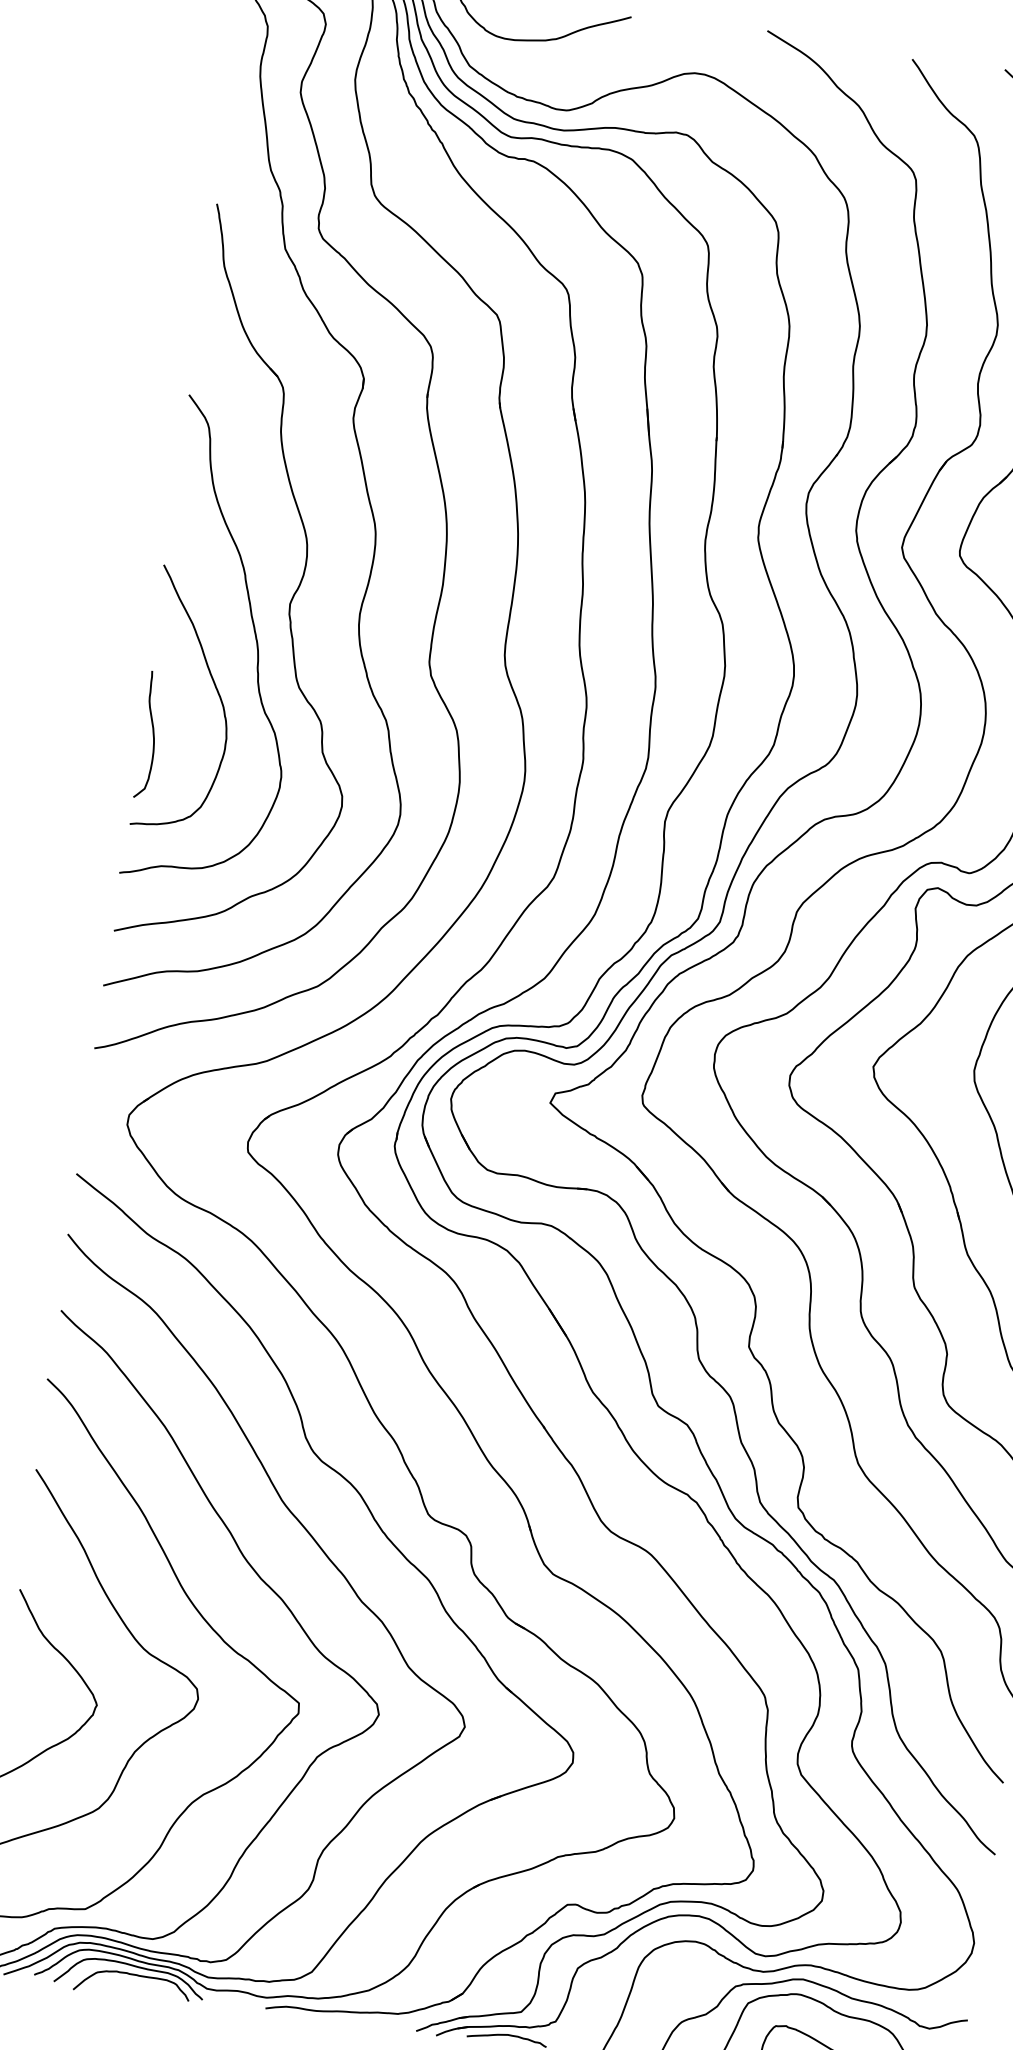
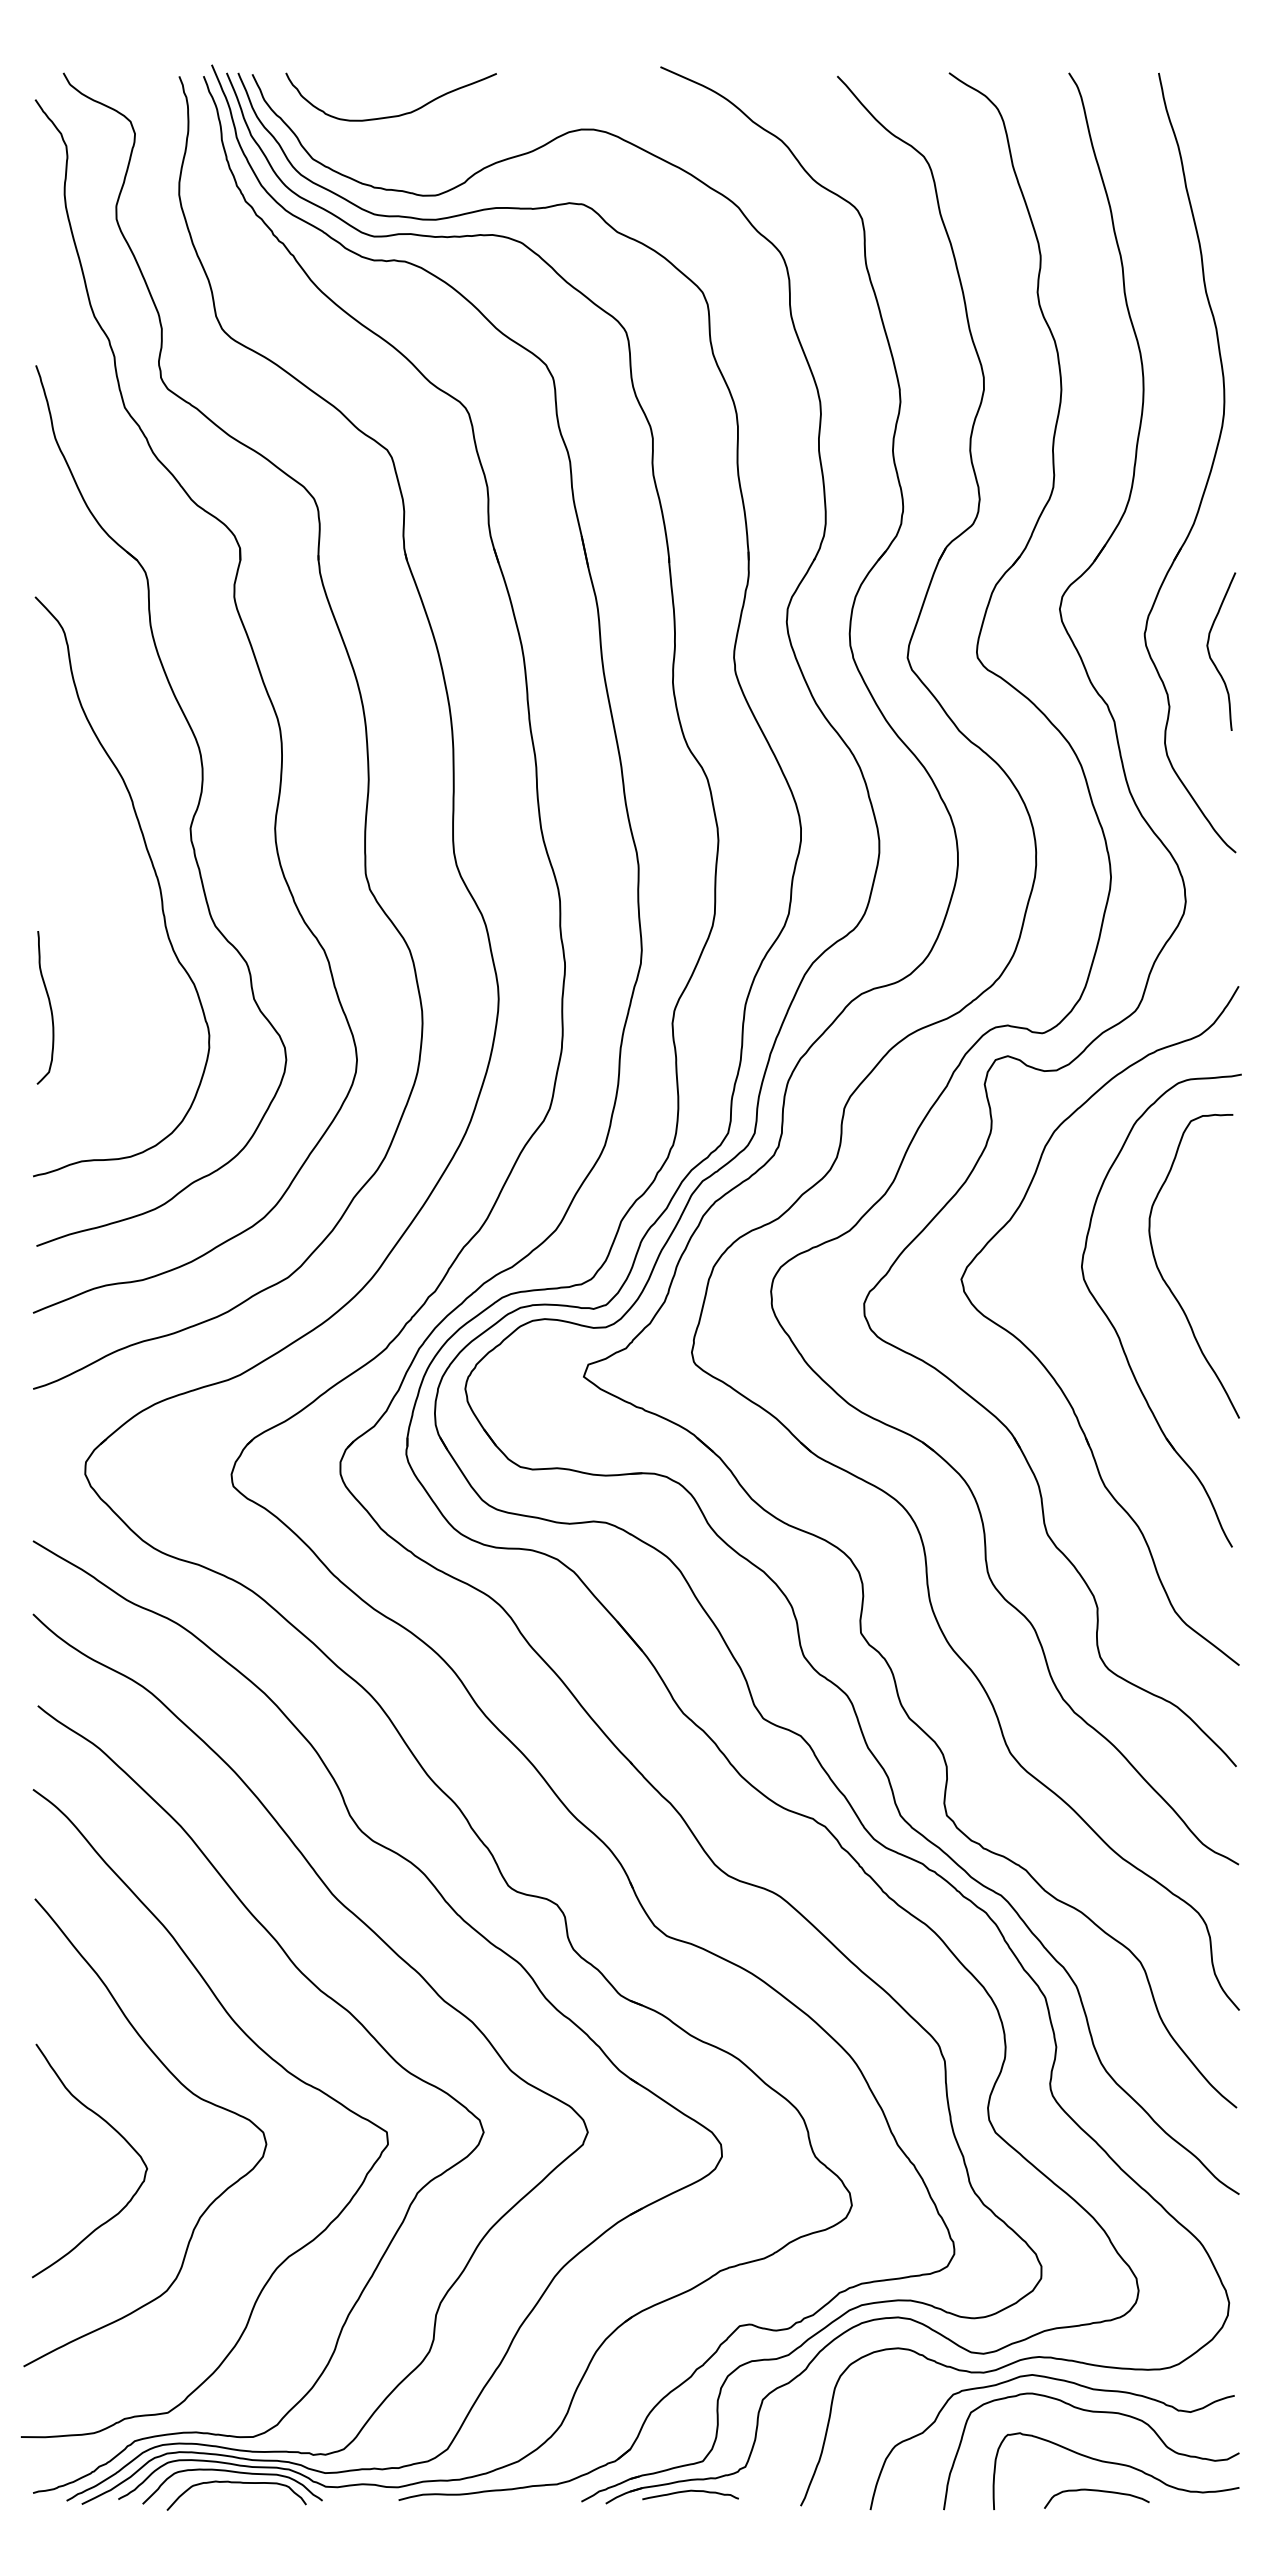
curve: (216, 690) -> (117, 943), removed

